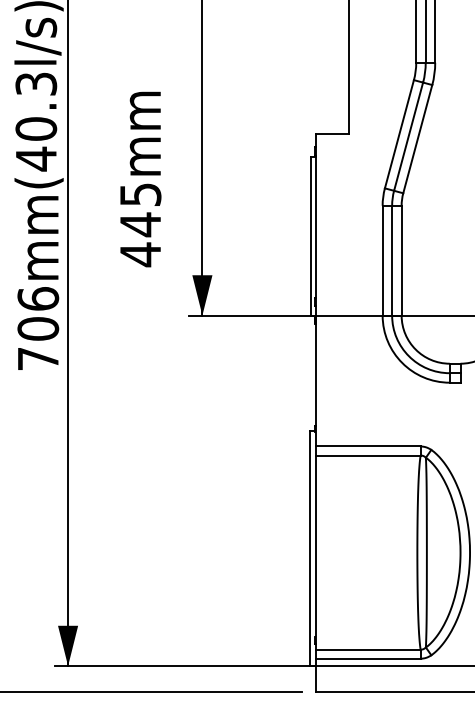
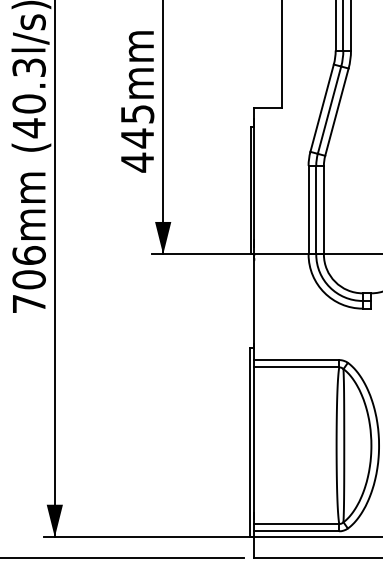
text: (140, 179) -> (137, 101), moved
text: (38, 282) -> (29, 242), moved

